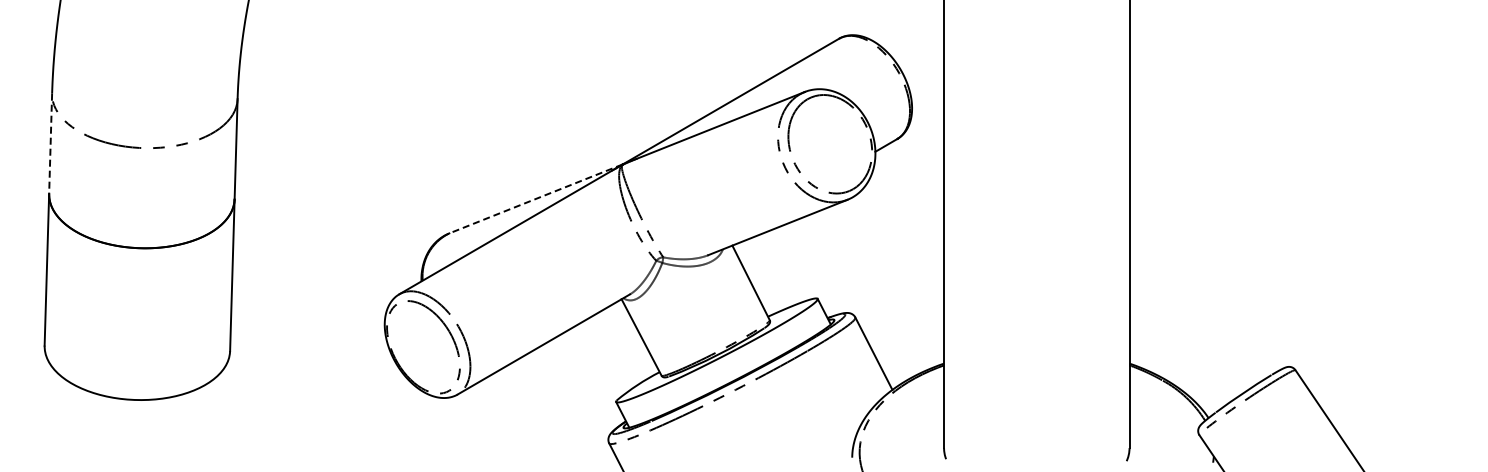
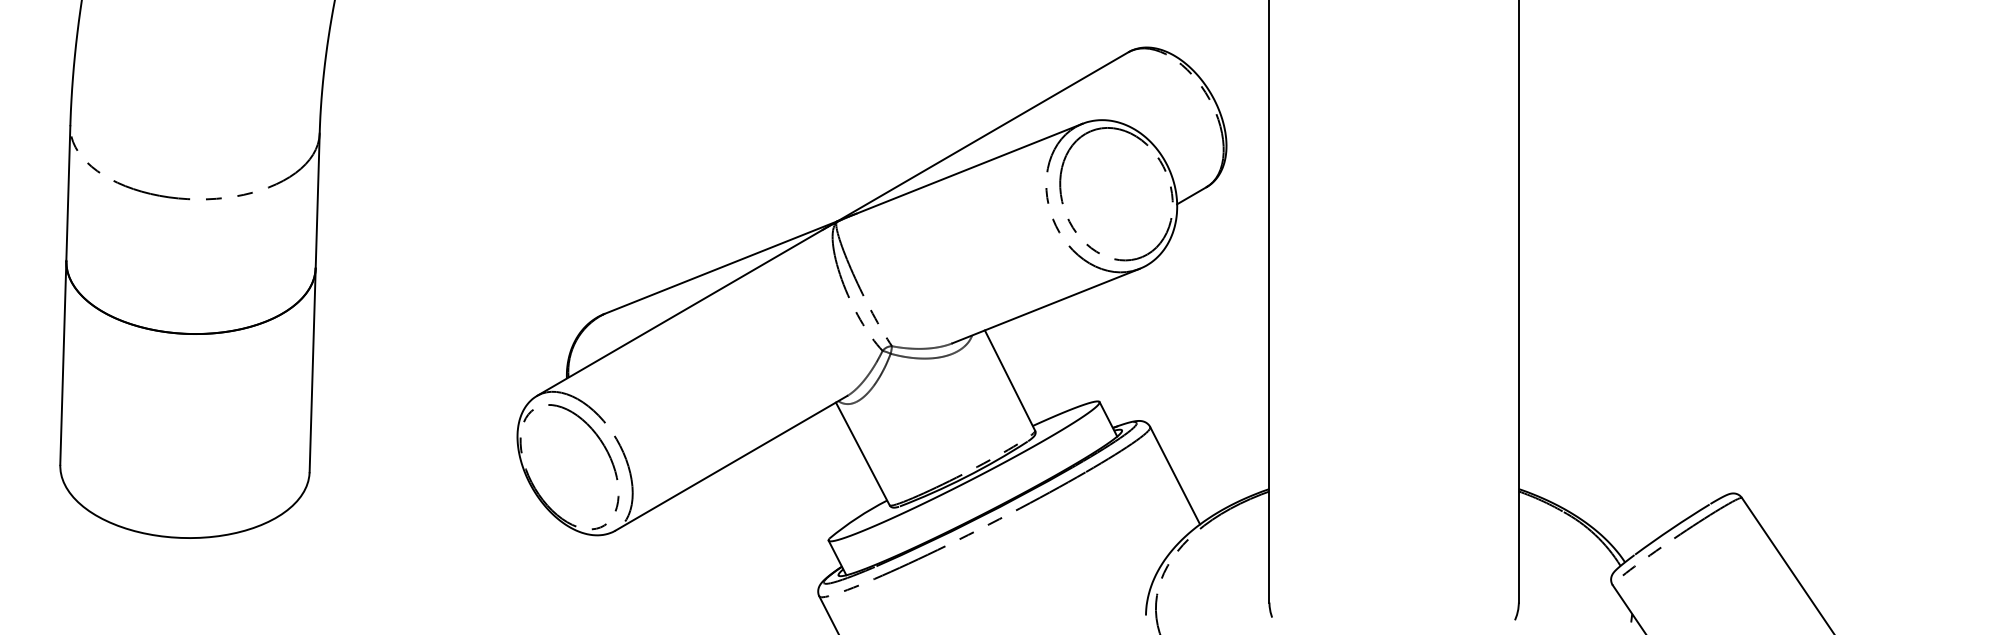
line: (50, 144) -> (68, 194), dashed -> solid
line: (535, 199) -> (720, 268), dashed -> solid

